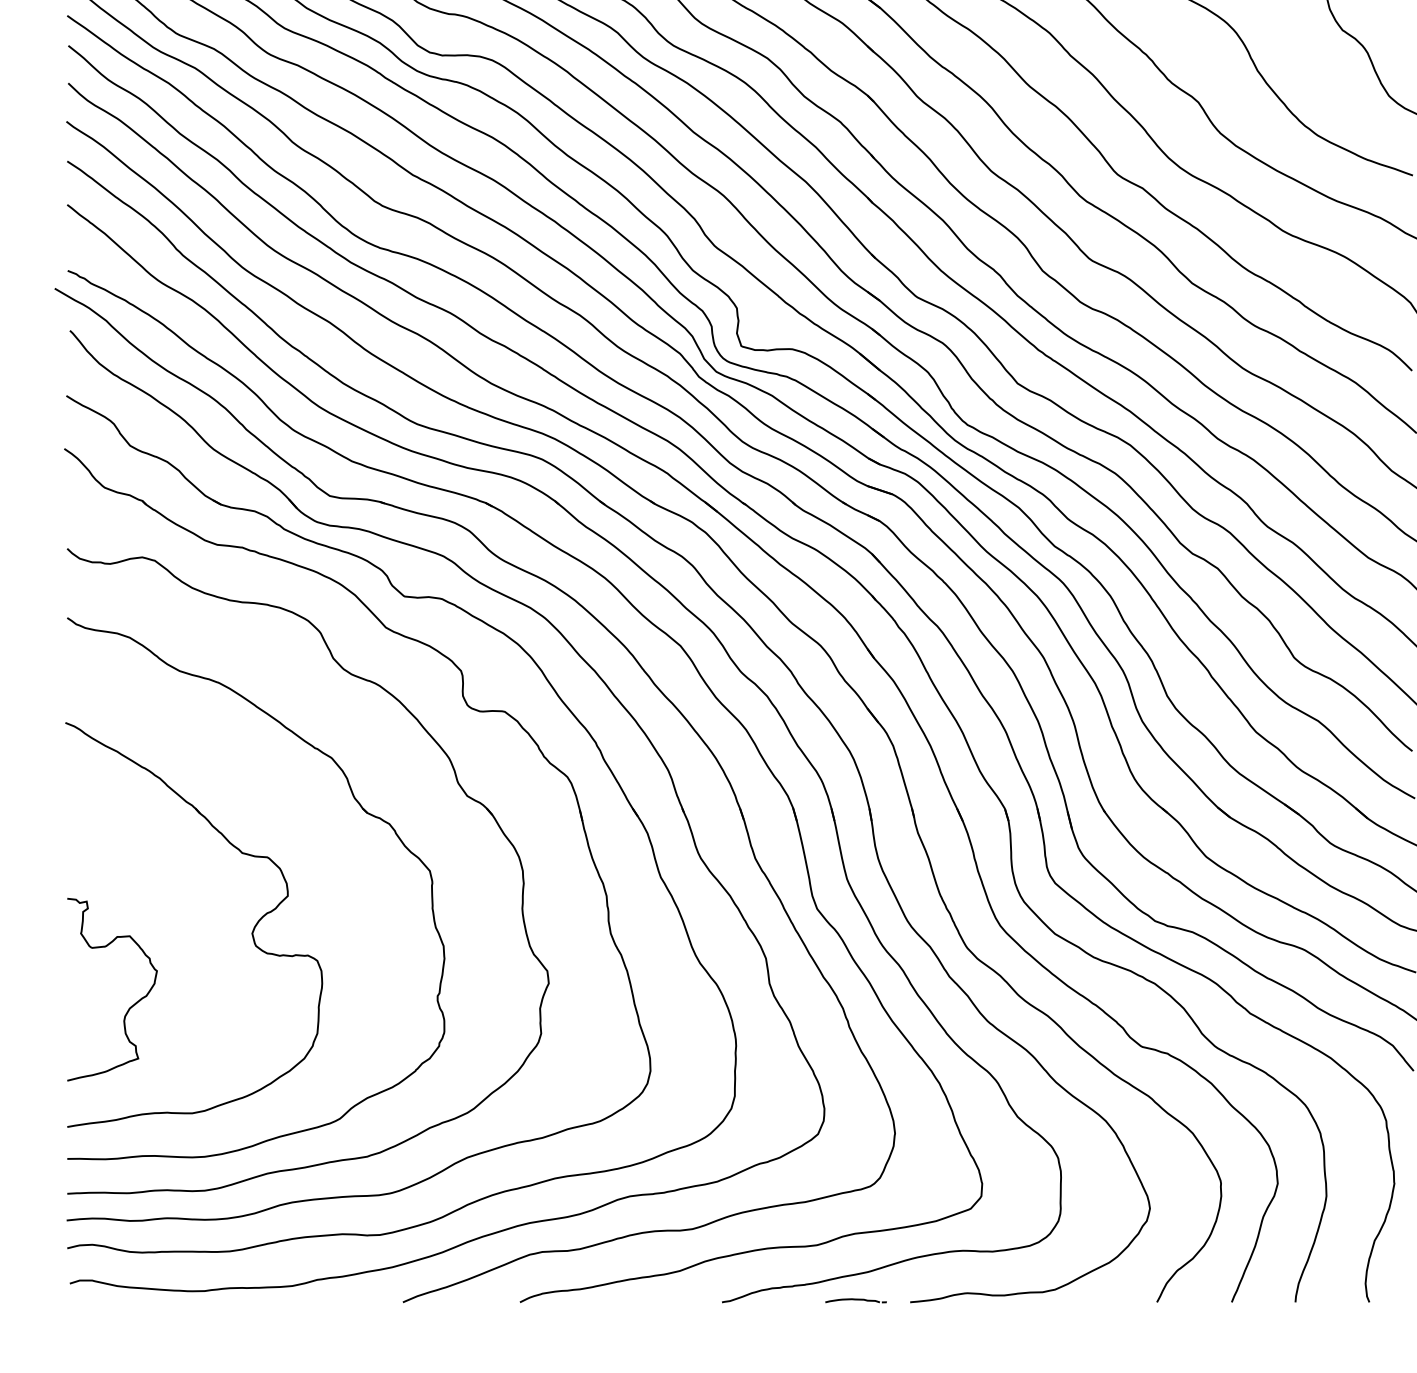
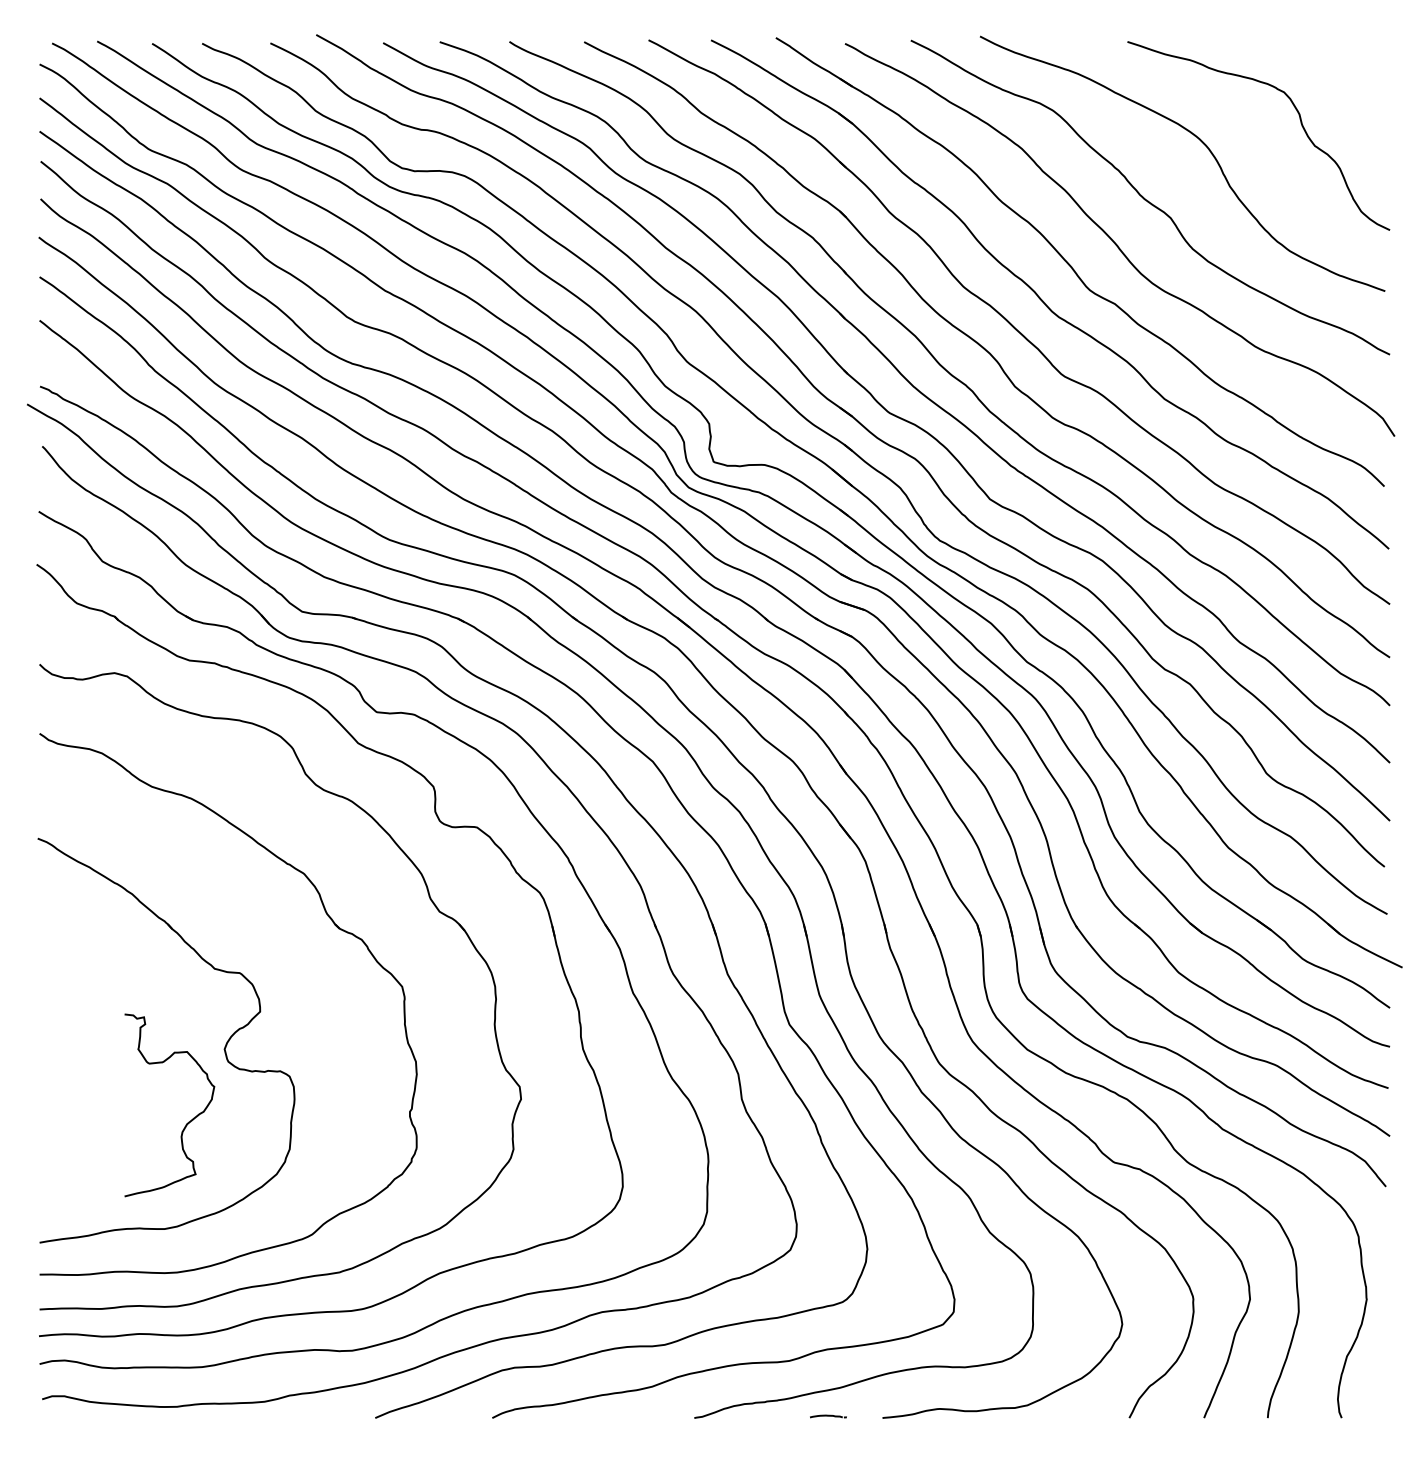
curve: (130, 1006) -> (187, 1122), moved
part: (856, 1300) -> (828, 1416), size x0.6

